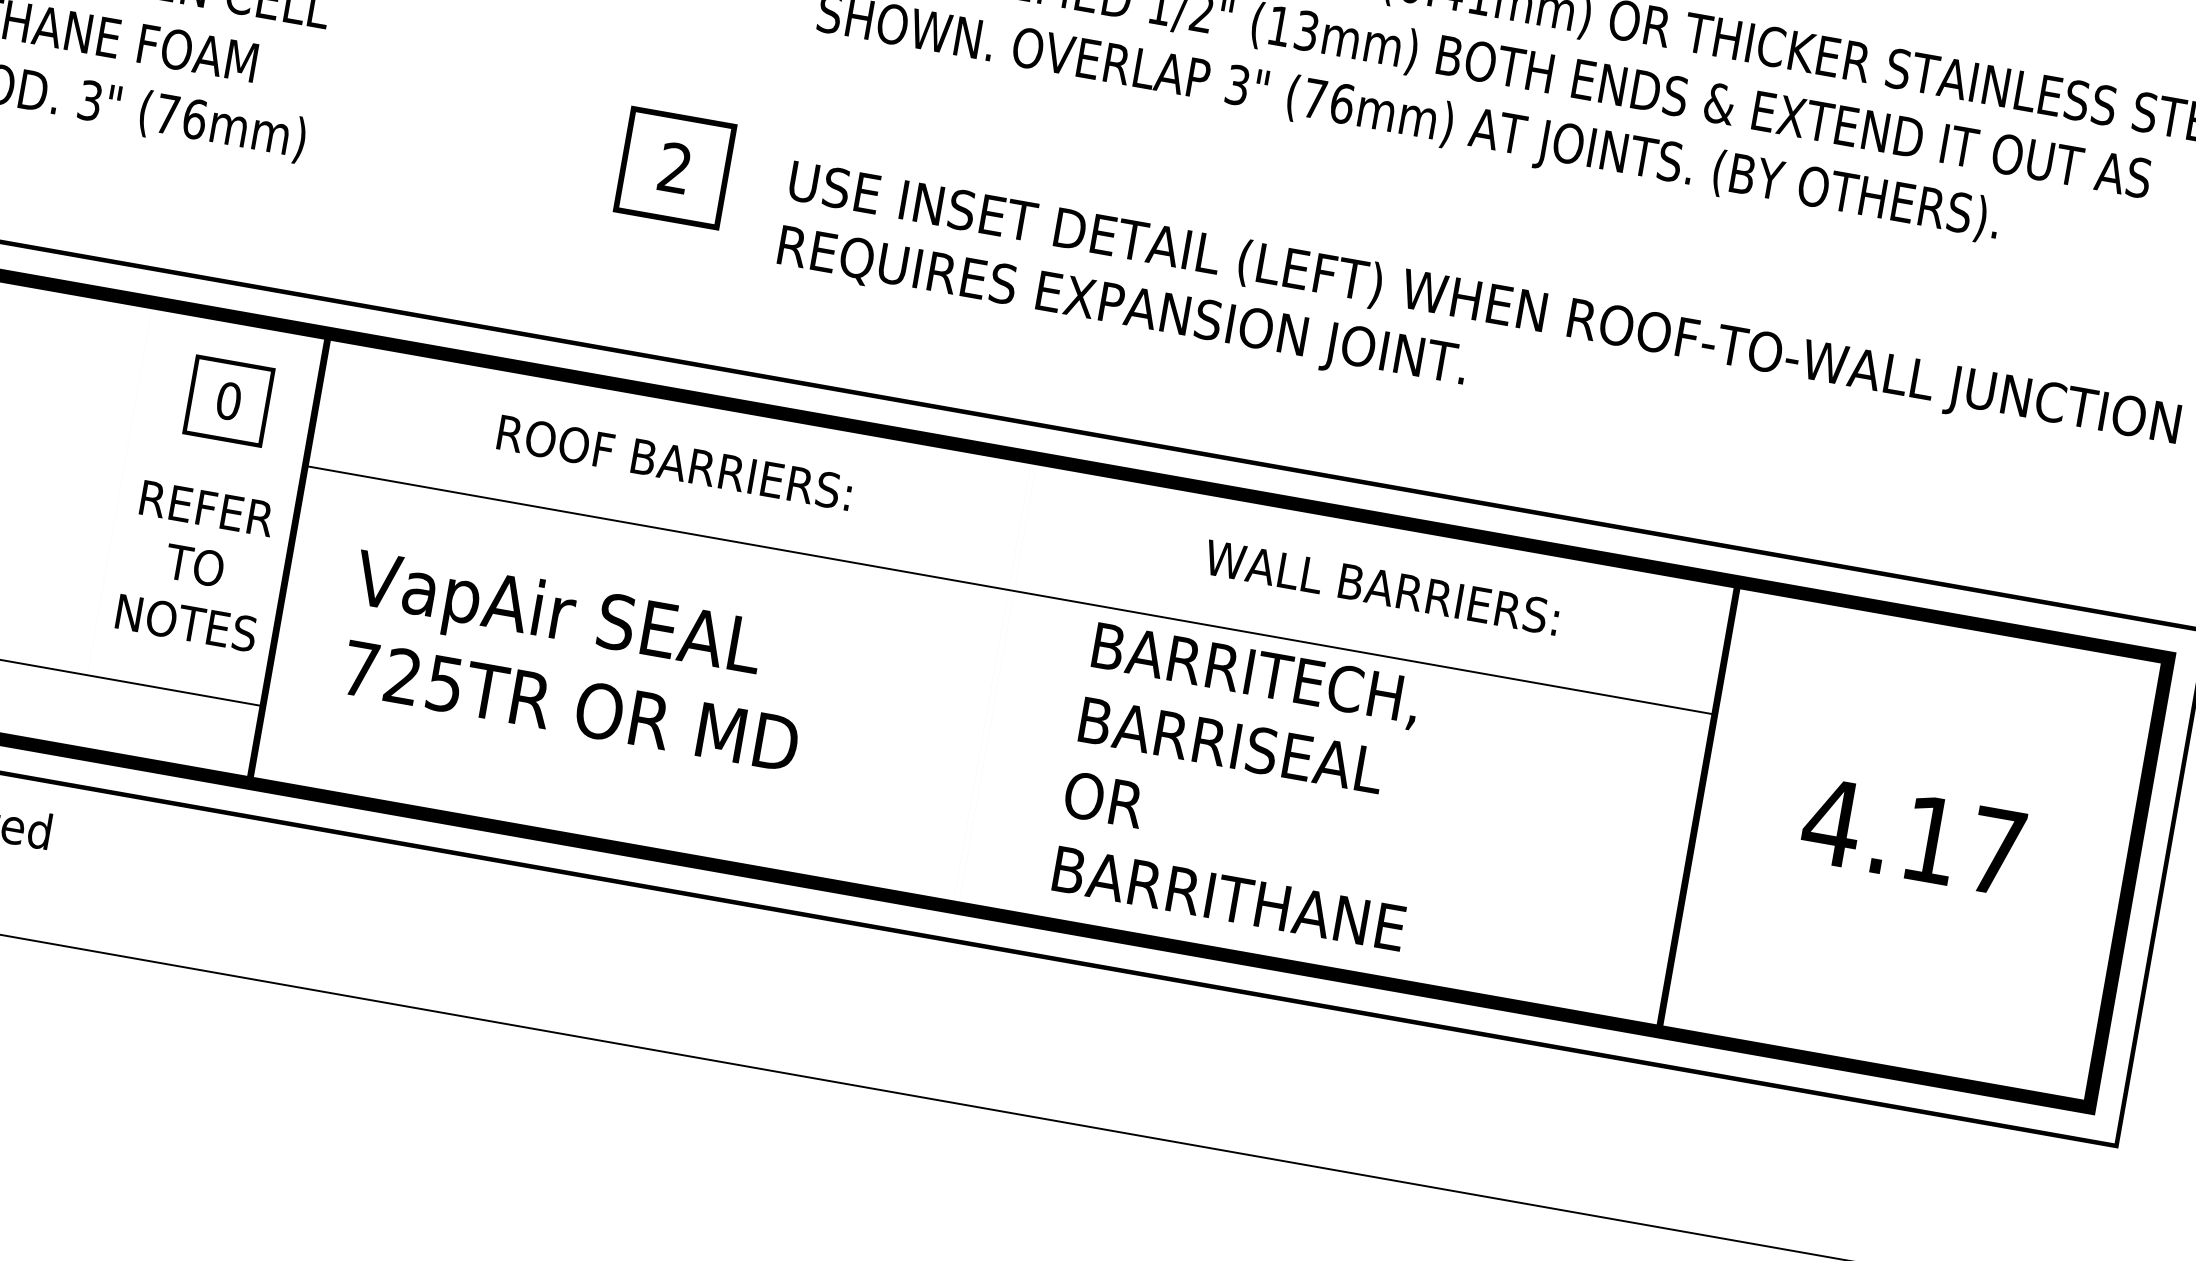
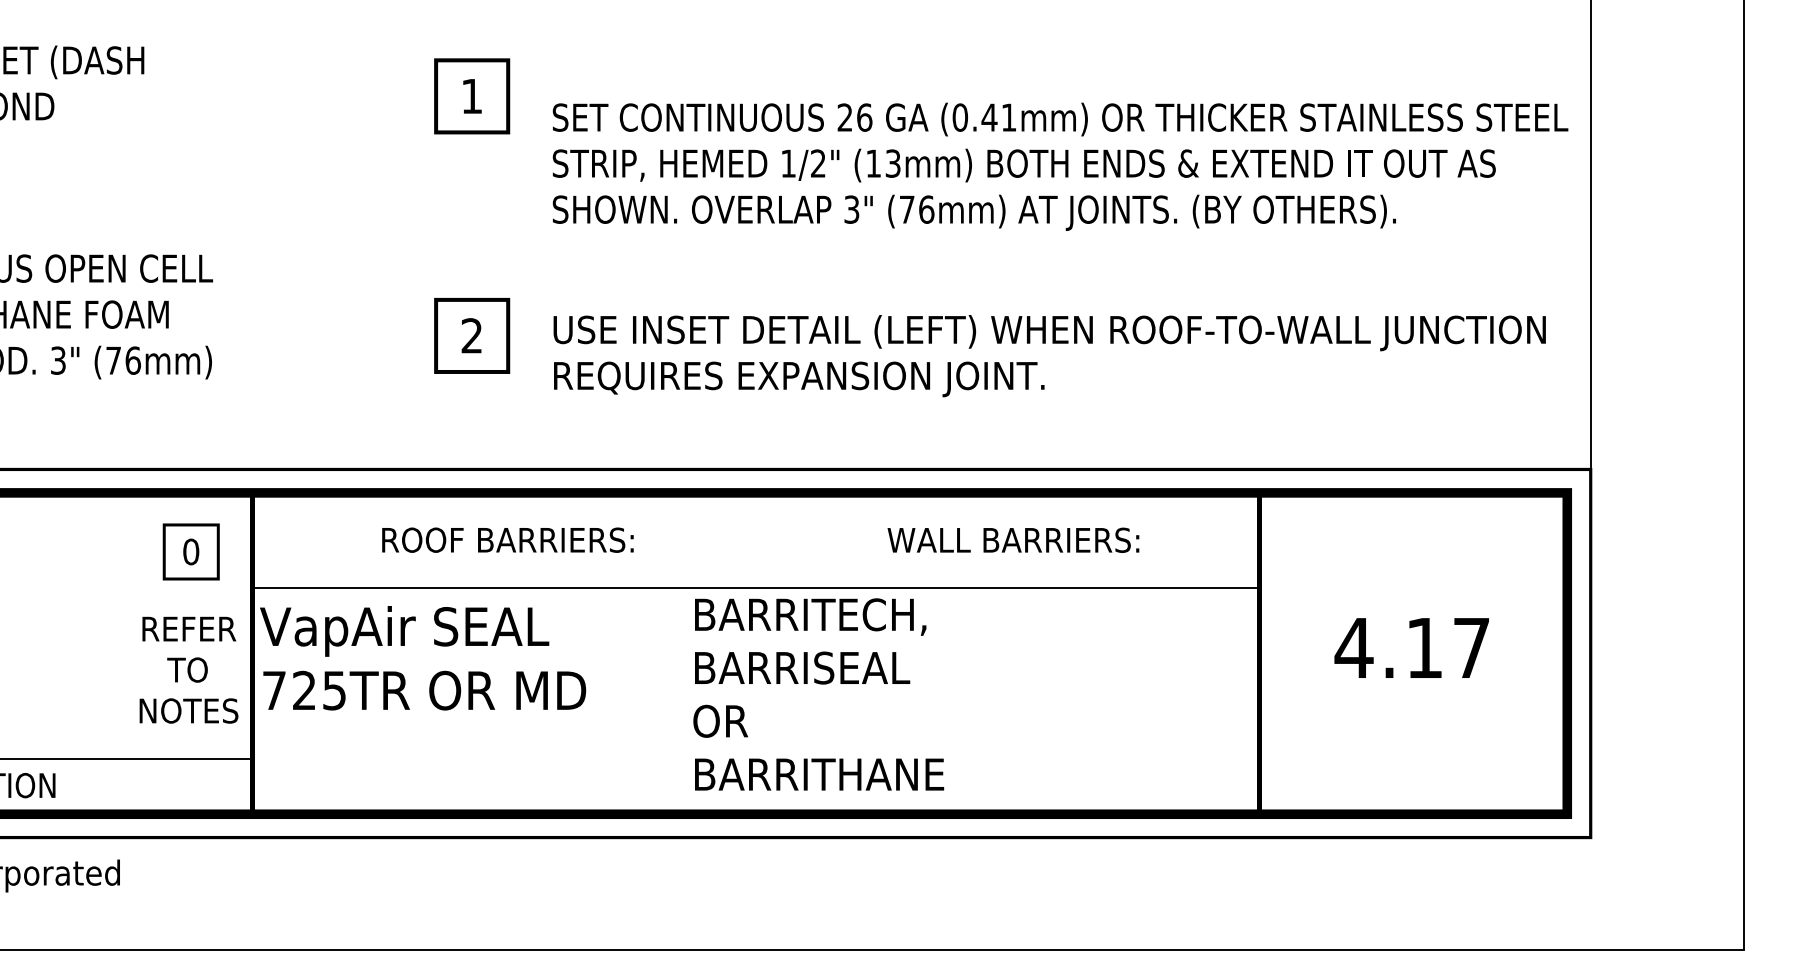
text: (577, 661) -> (423, 658), moved
text: (1247, 786) -> (818, 694), moved

